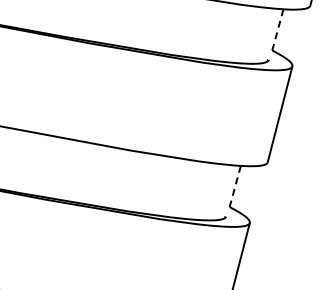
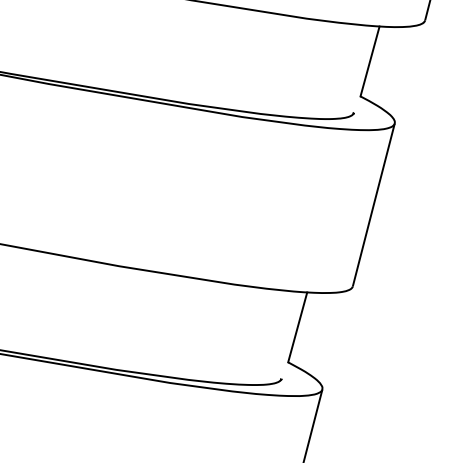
line: (277, 30) -> (369, 62), dashed -> solid
line: (235, 186) -> (298, 327), dashed -> solid

